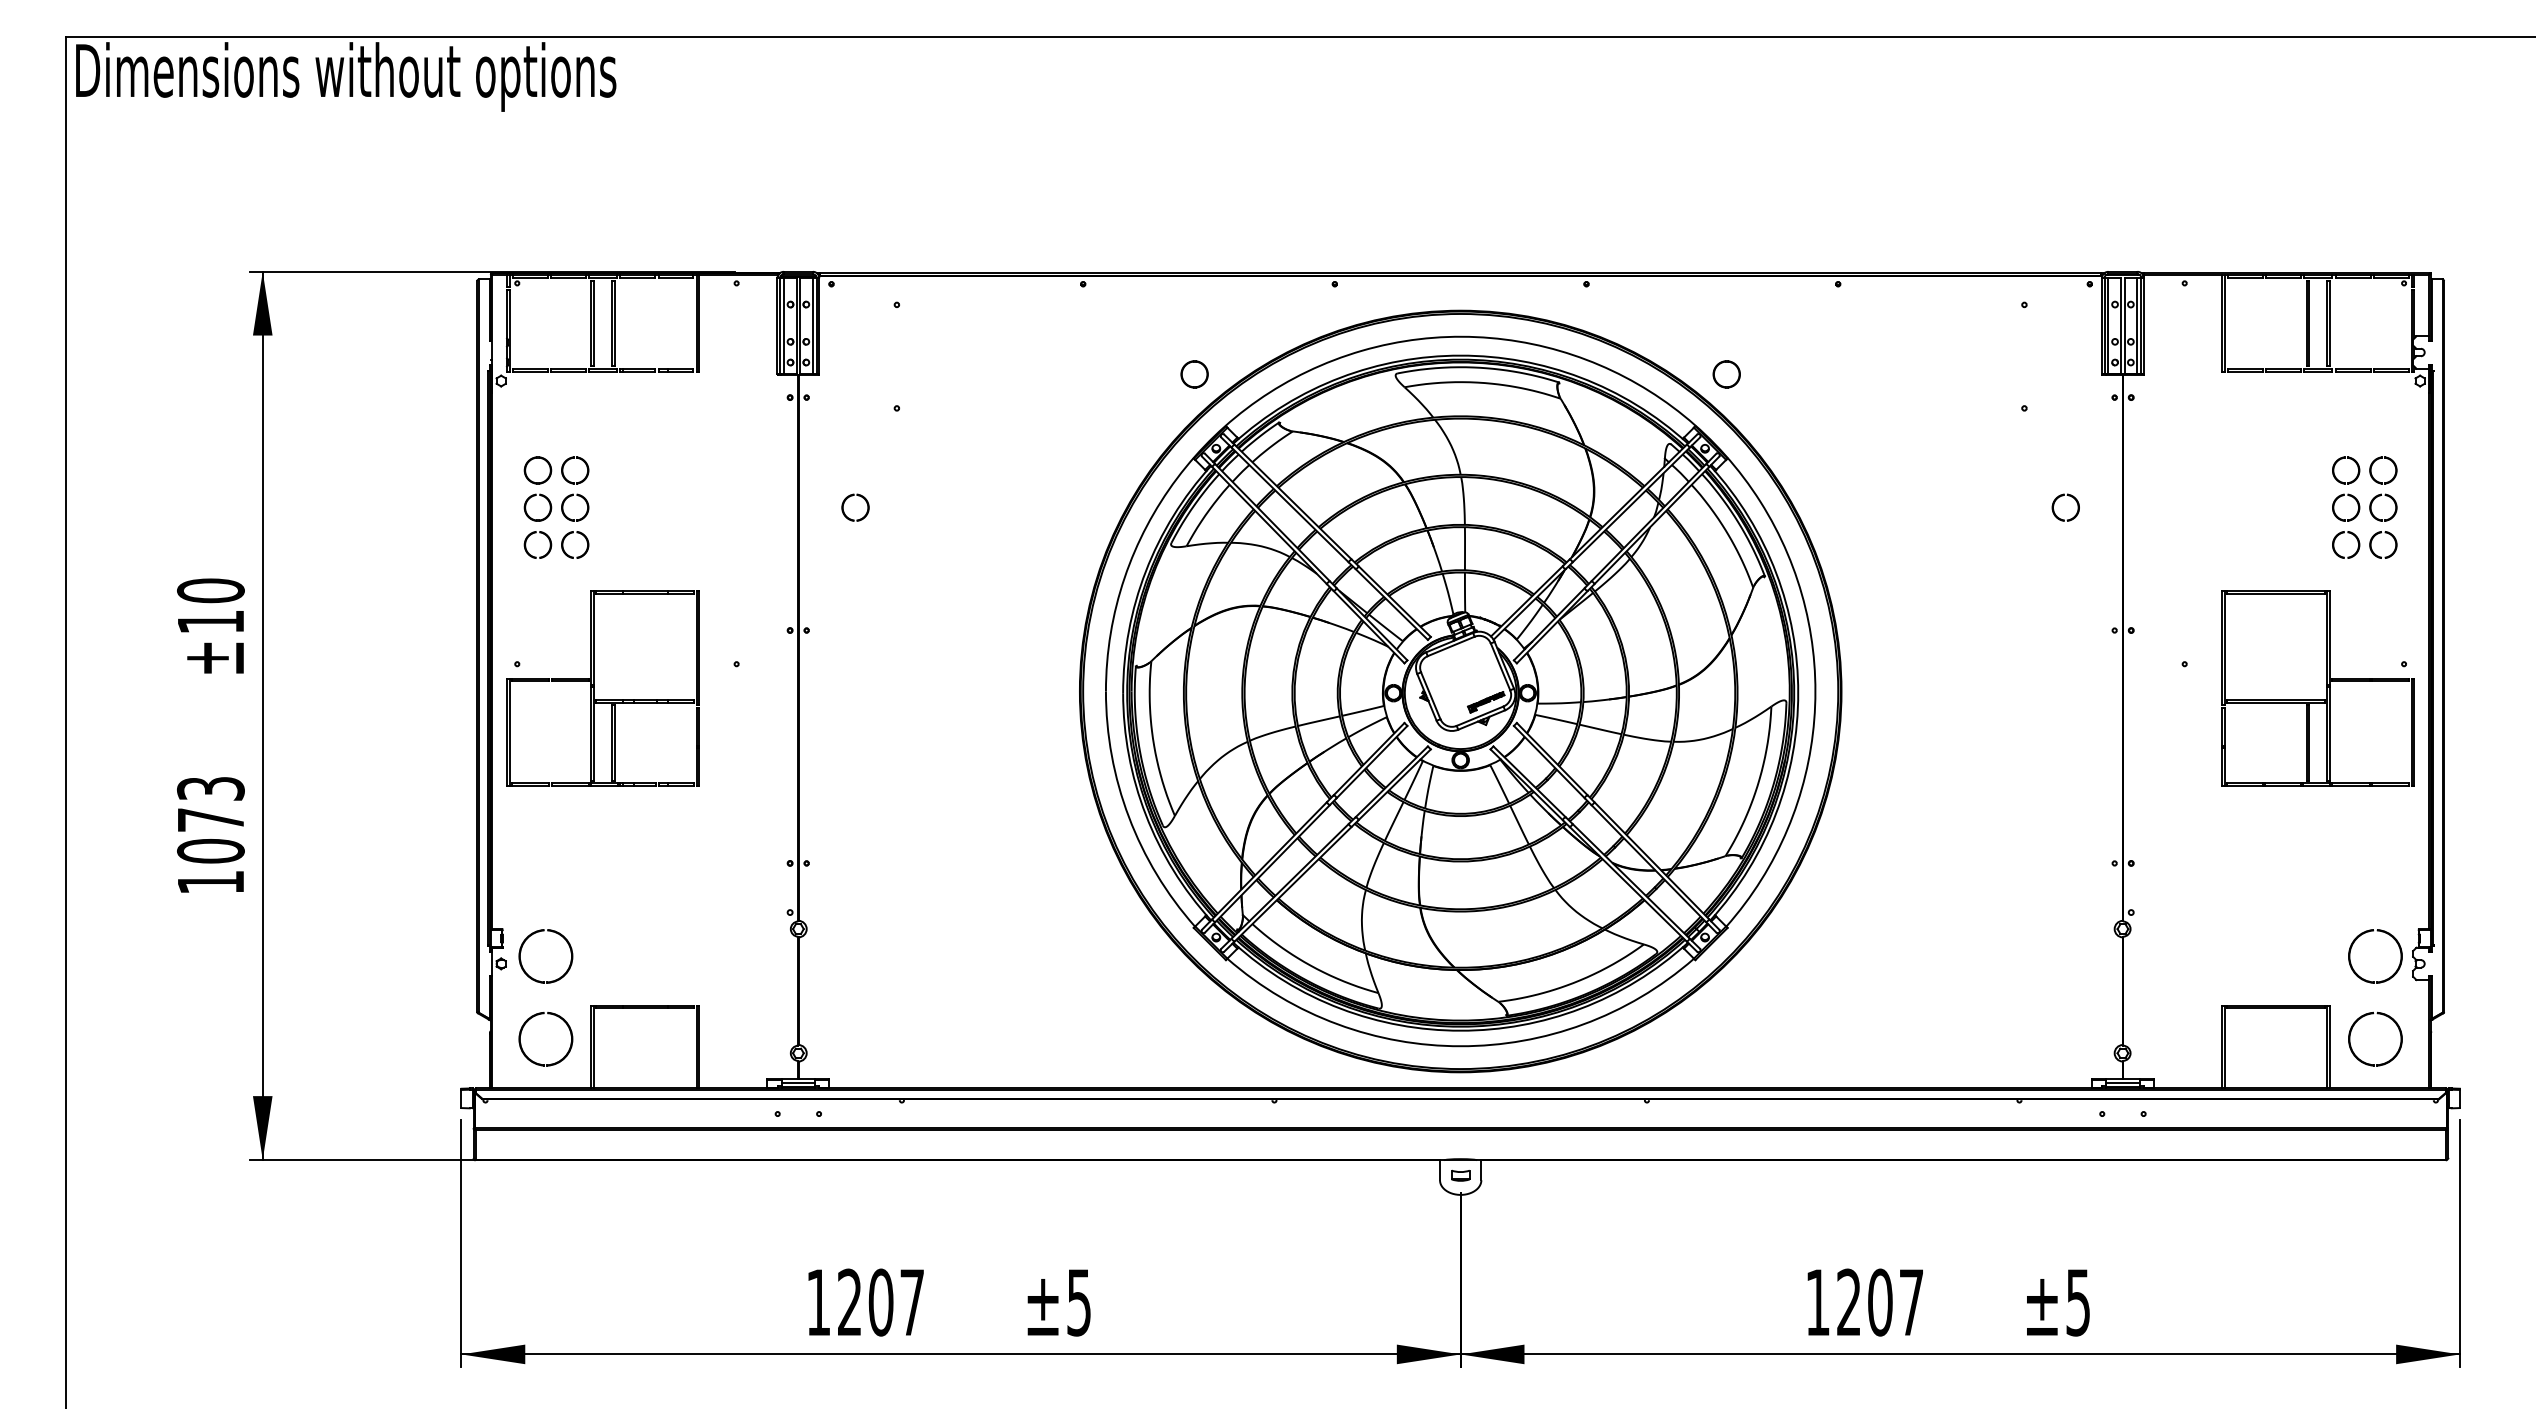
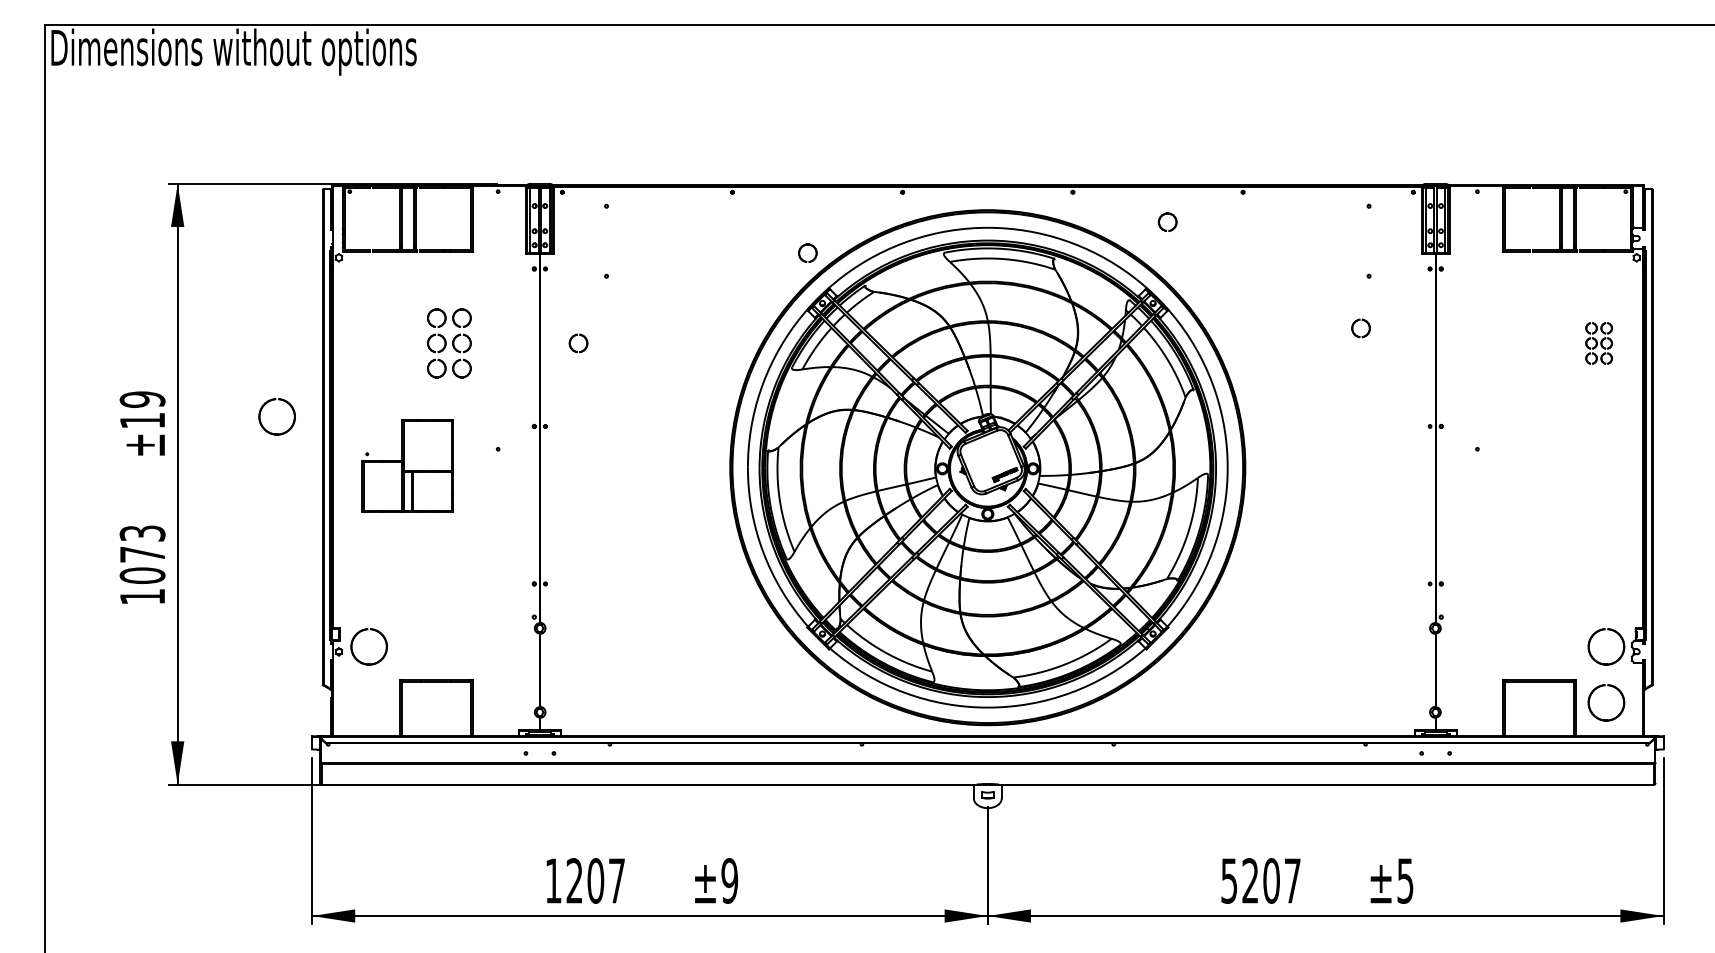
part: (1726, 373) -> (1167, 221), moved
part: (556, 507) -> (449, 343), moved
part: (2065, 507) -> (1360, 328), moved
part: (2363, 507) -> (1598, 343), size x0.6
text: (210, 590) -> (142, 399), ±10 -> ±19
part: (602, 688) -> (407, 465), size x0.7
part: (2317, 688) -> (1567, 465), removed
part: (528, 1022) -> (265, 405), moved
text: (1078, 1301) -> (729, 880), ±5 -> ±9
text: (1818, 1301) -> (1229, 880), 1207 -> 5207

